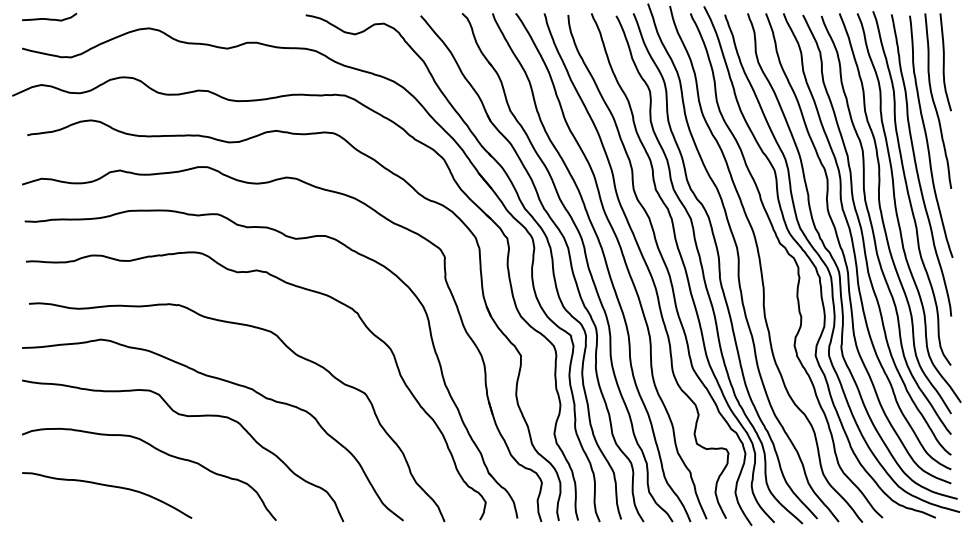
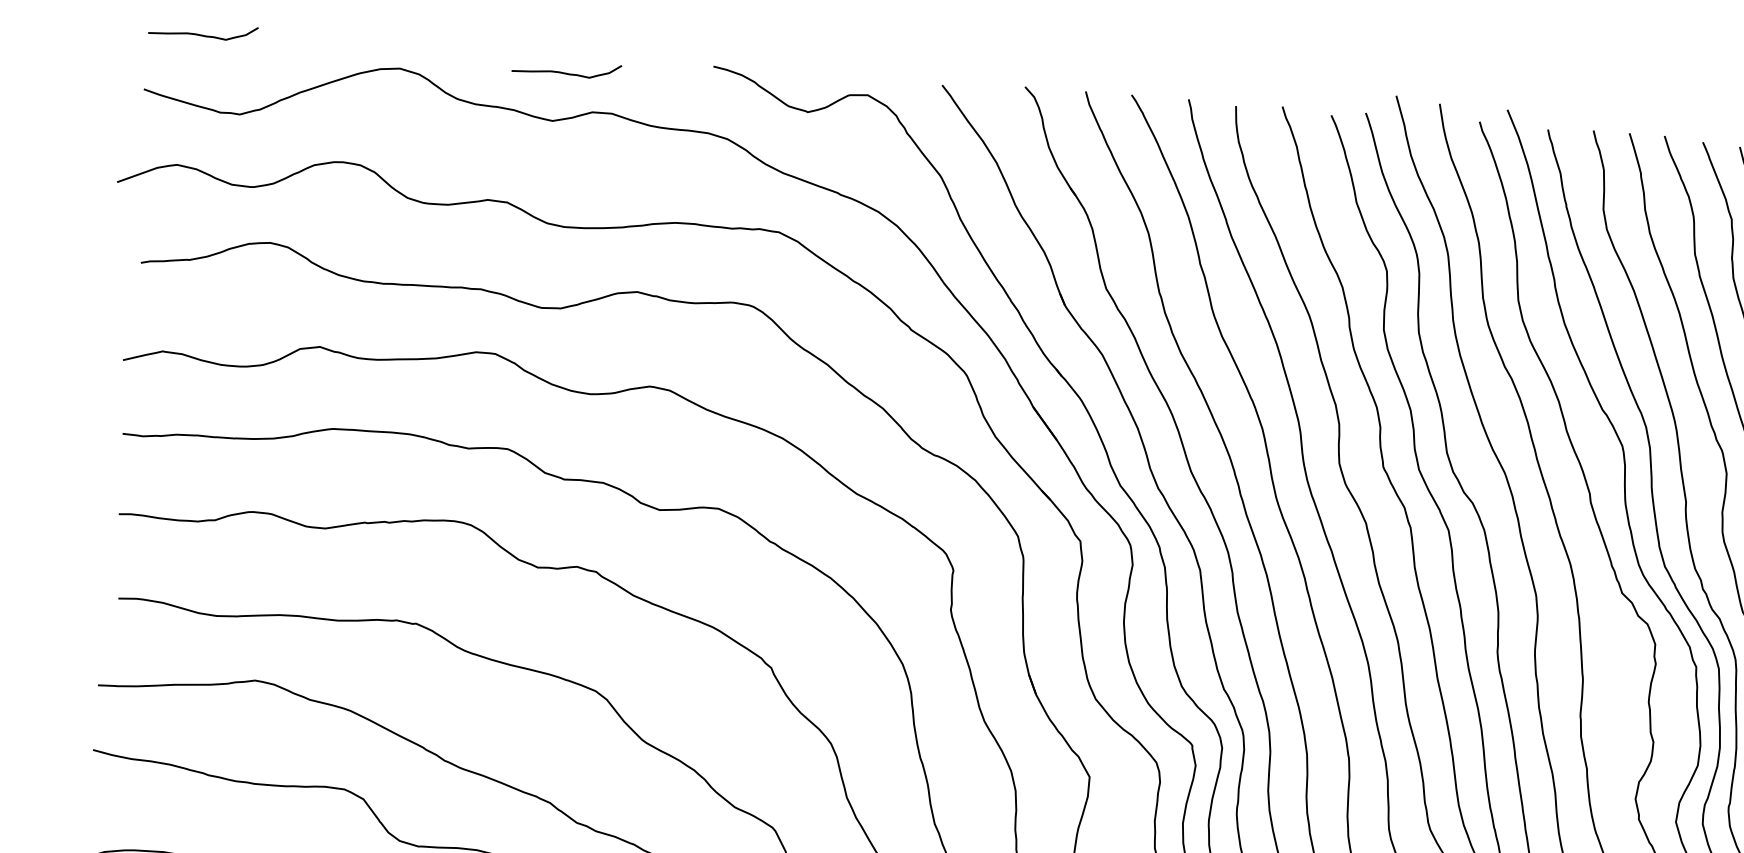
curve: (232, 23) -> (566, 71), added

